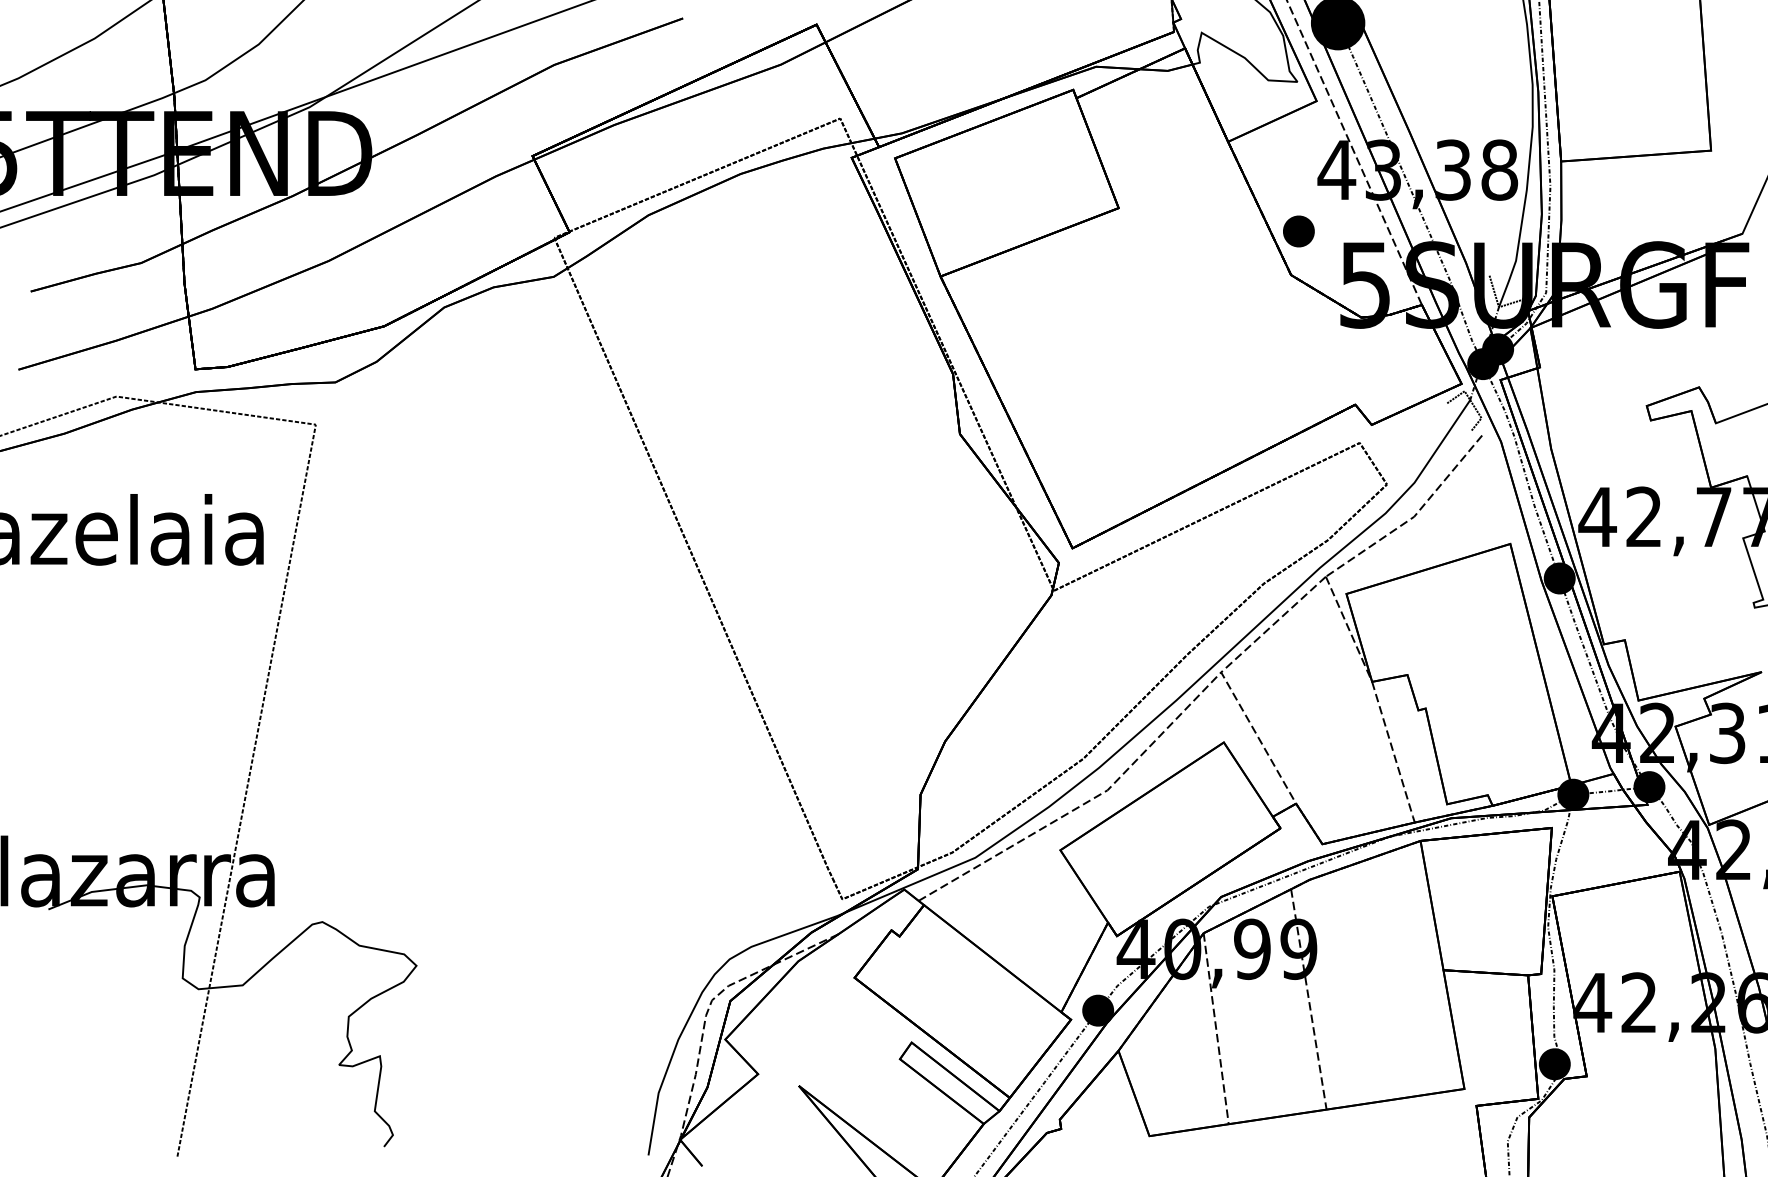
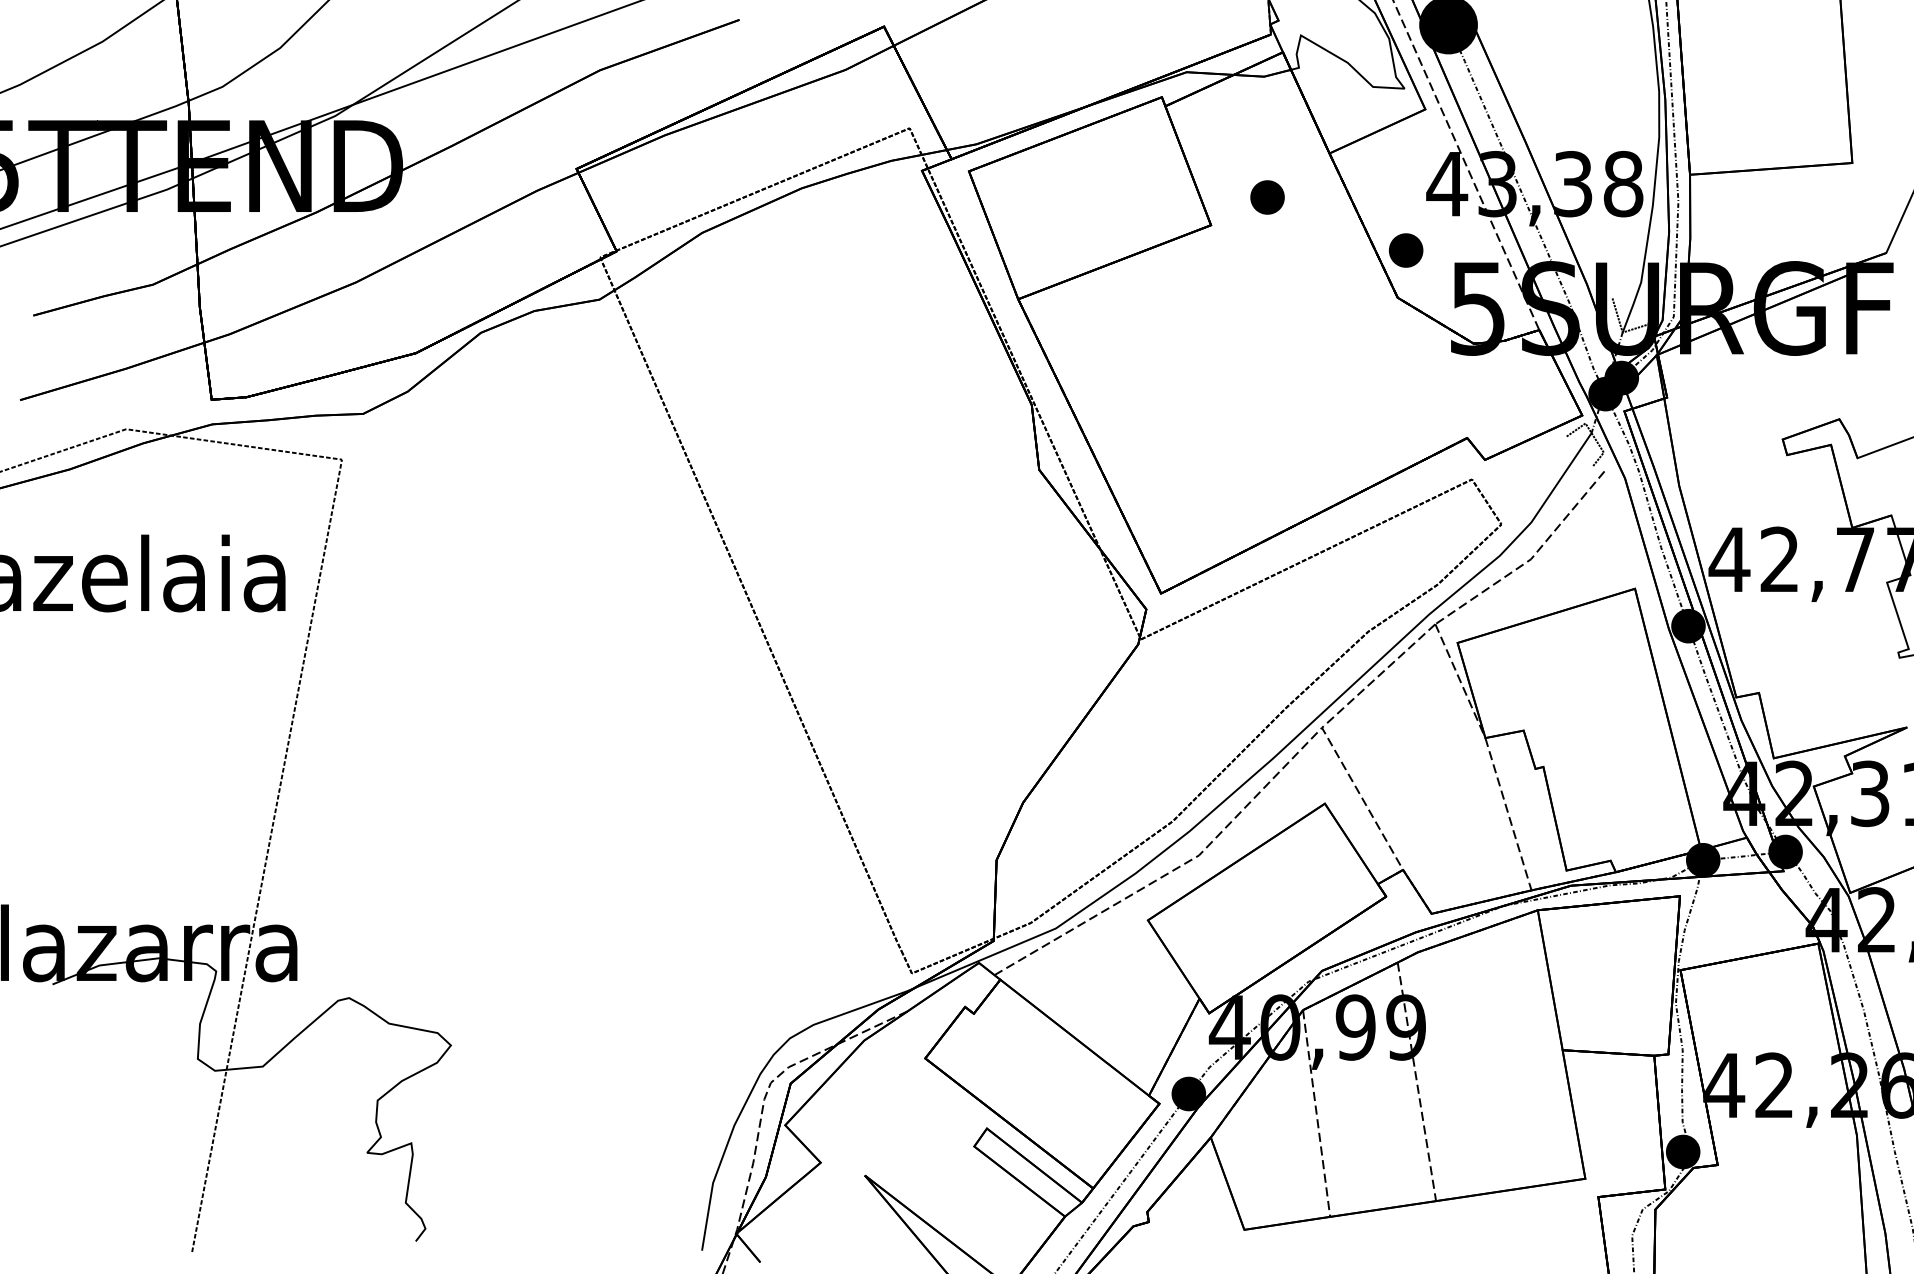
part: (1170, 182) -> (1267, 197), added

